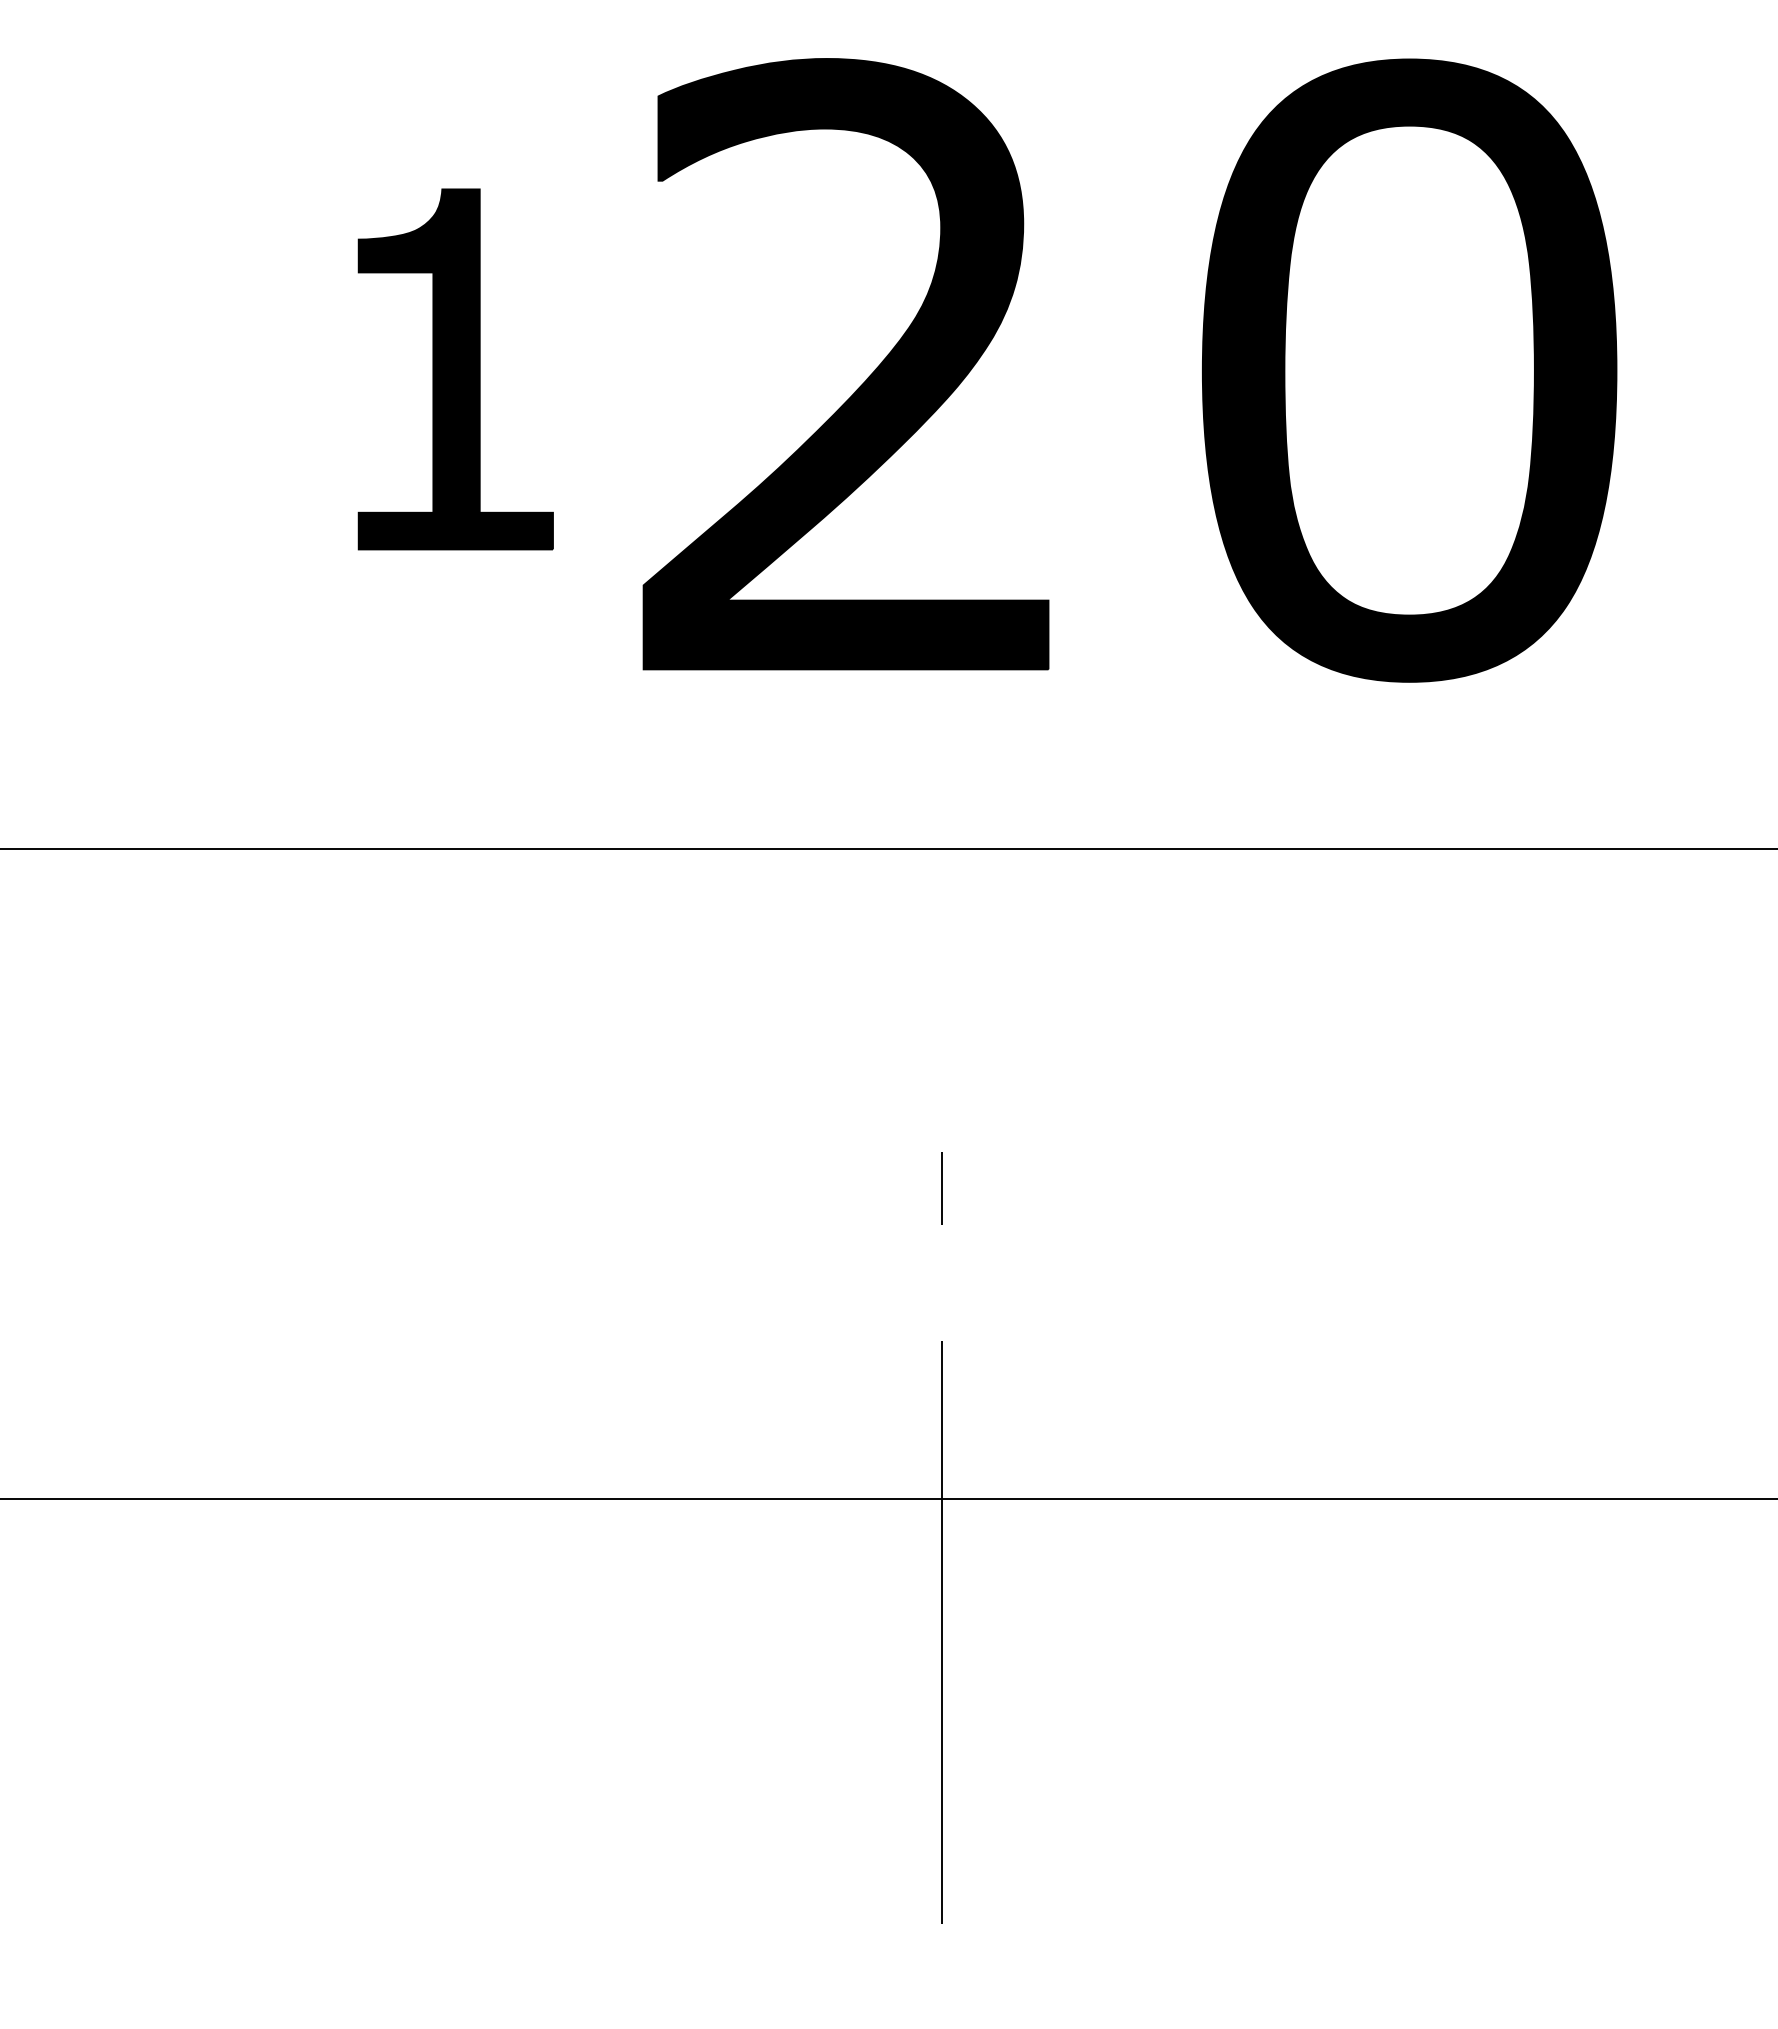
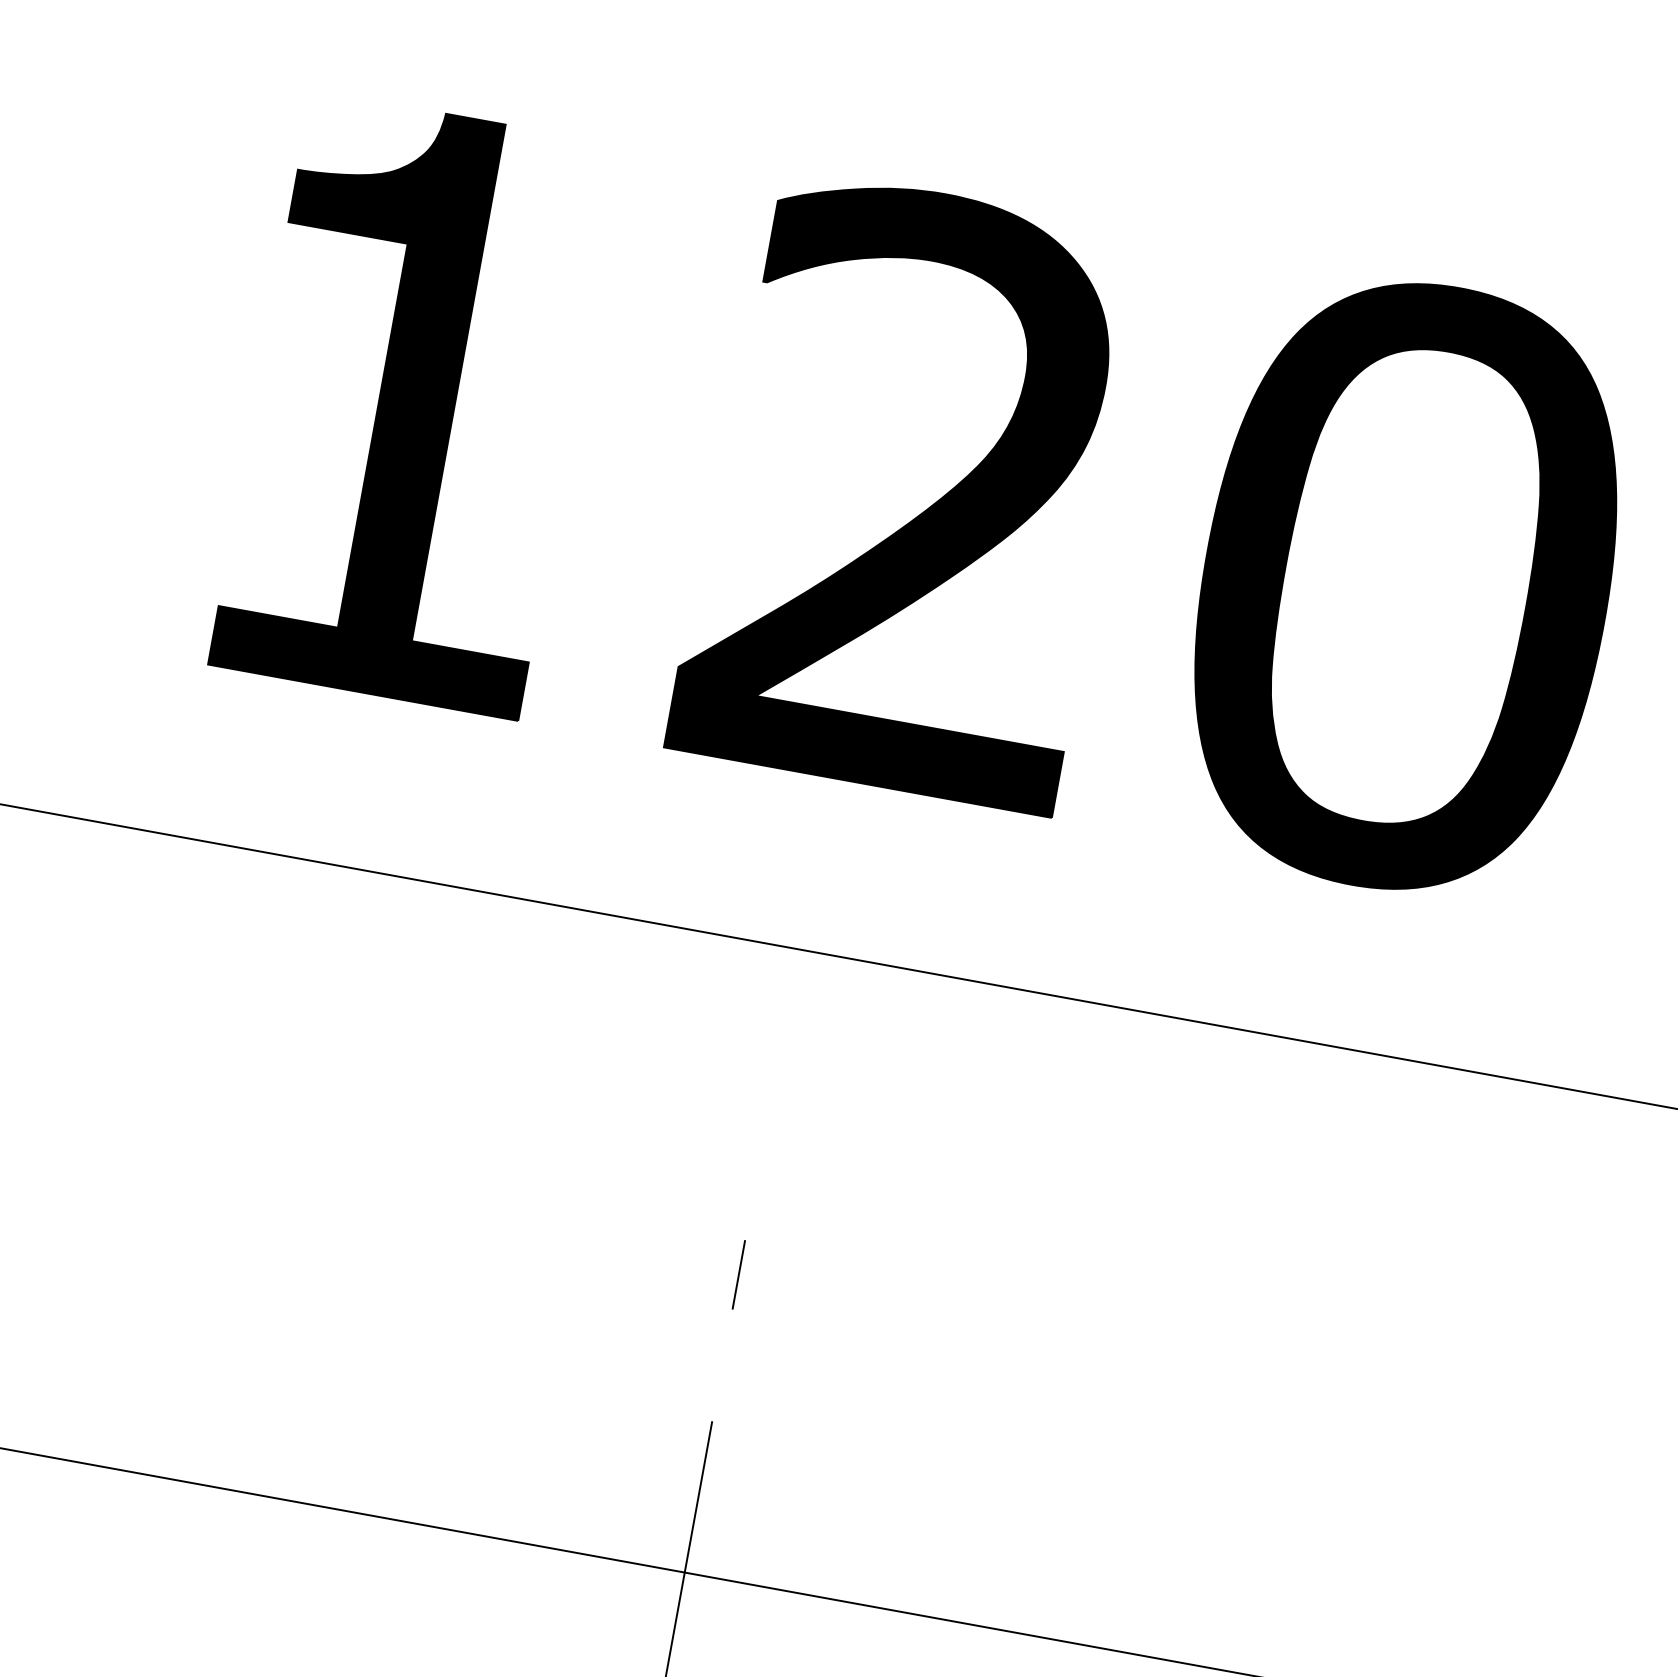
part: (455, 369) -> (415, 405), size x1.67
part: (1409, 370) -> (1405, 586), moved
part: (863, 382) -> (924, 510), moved

